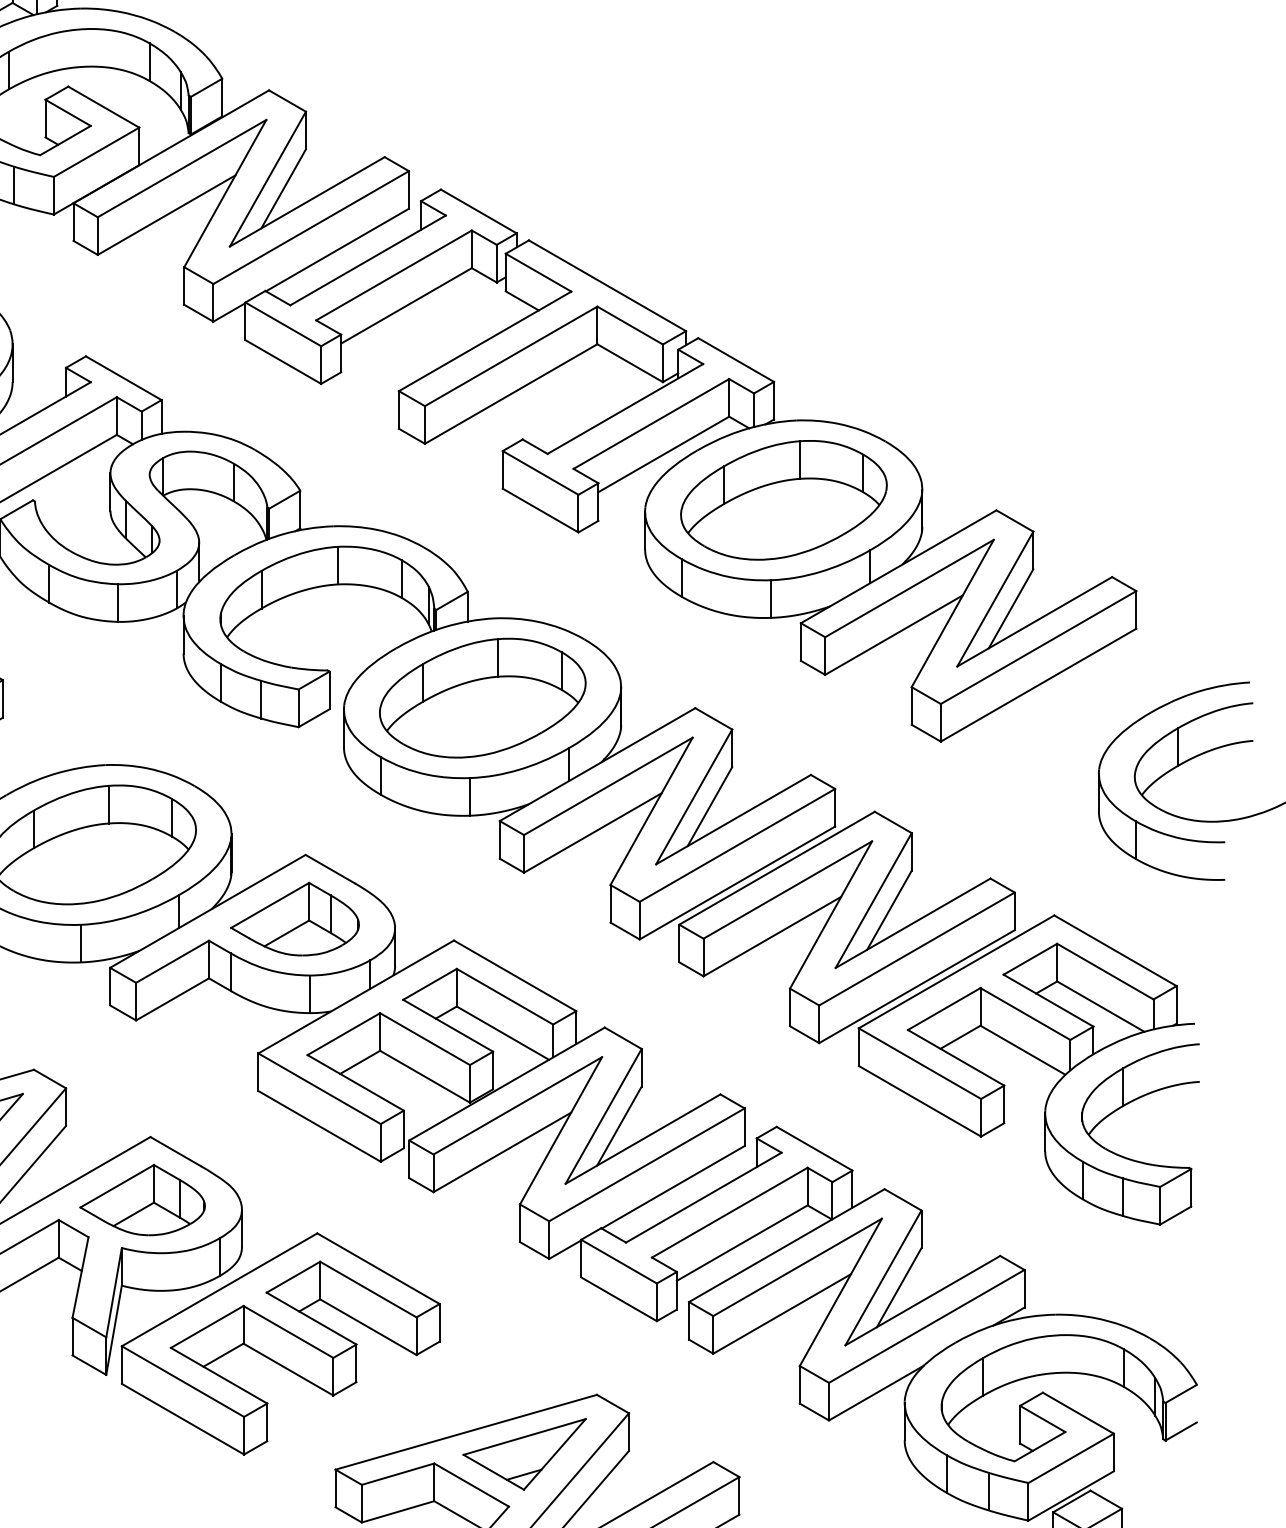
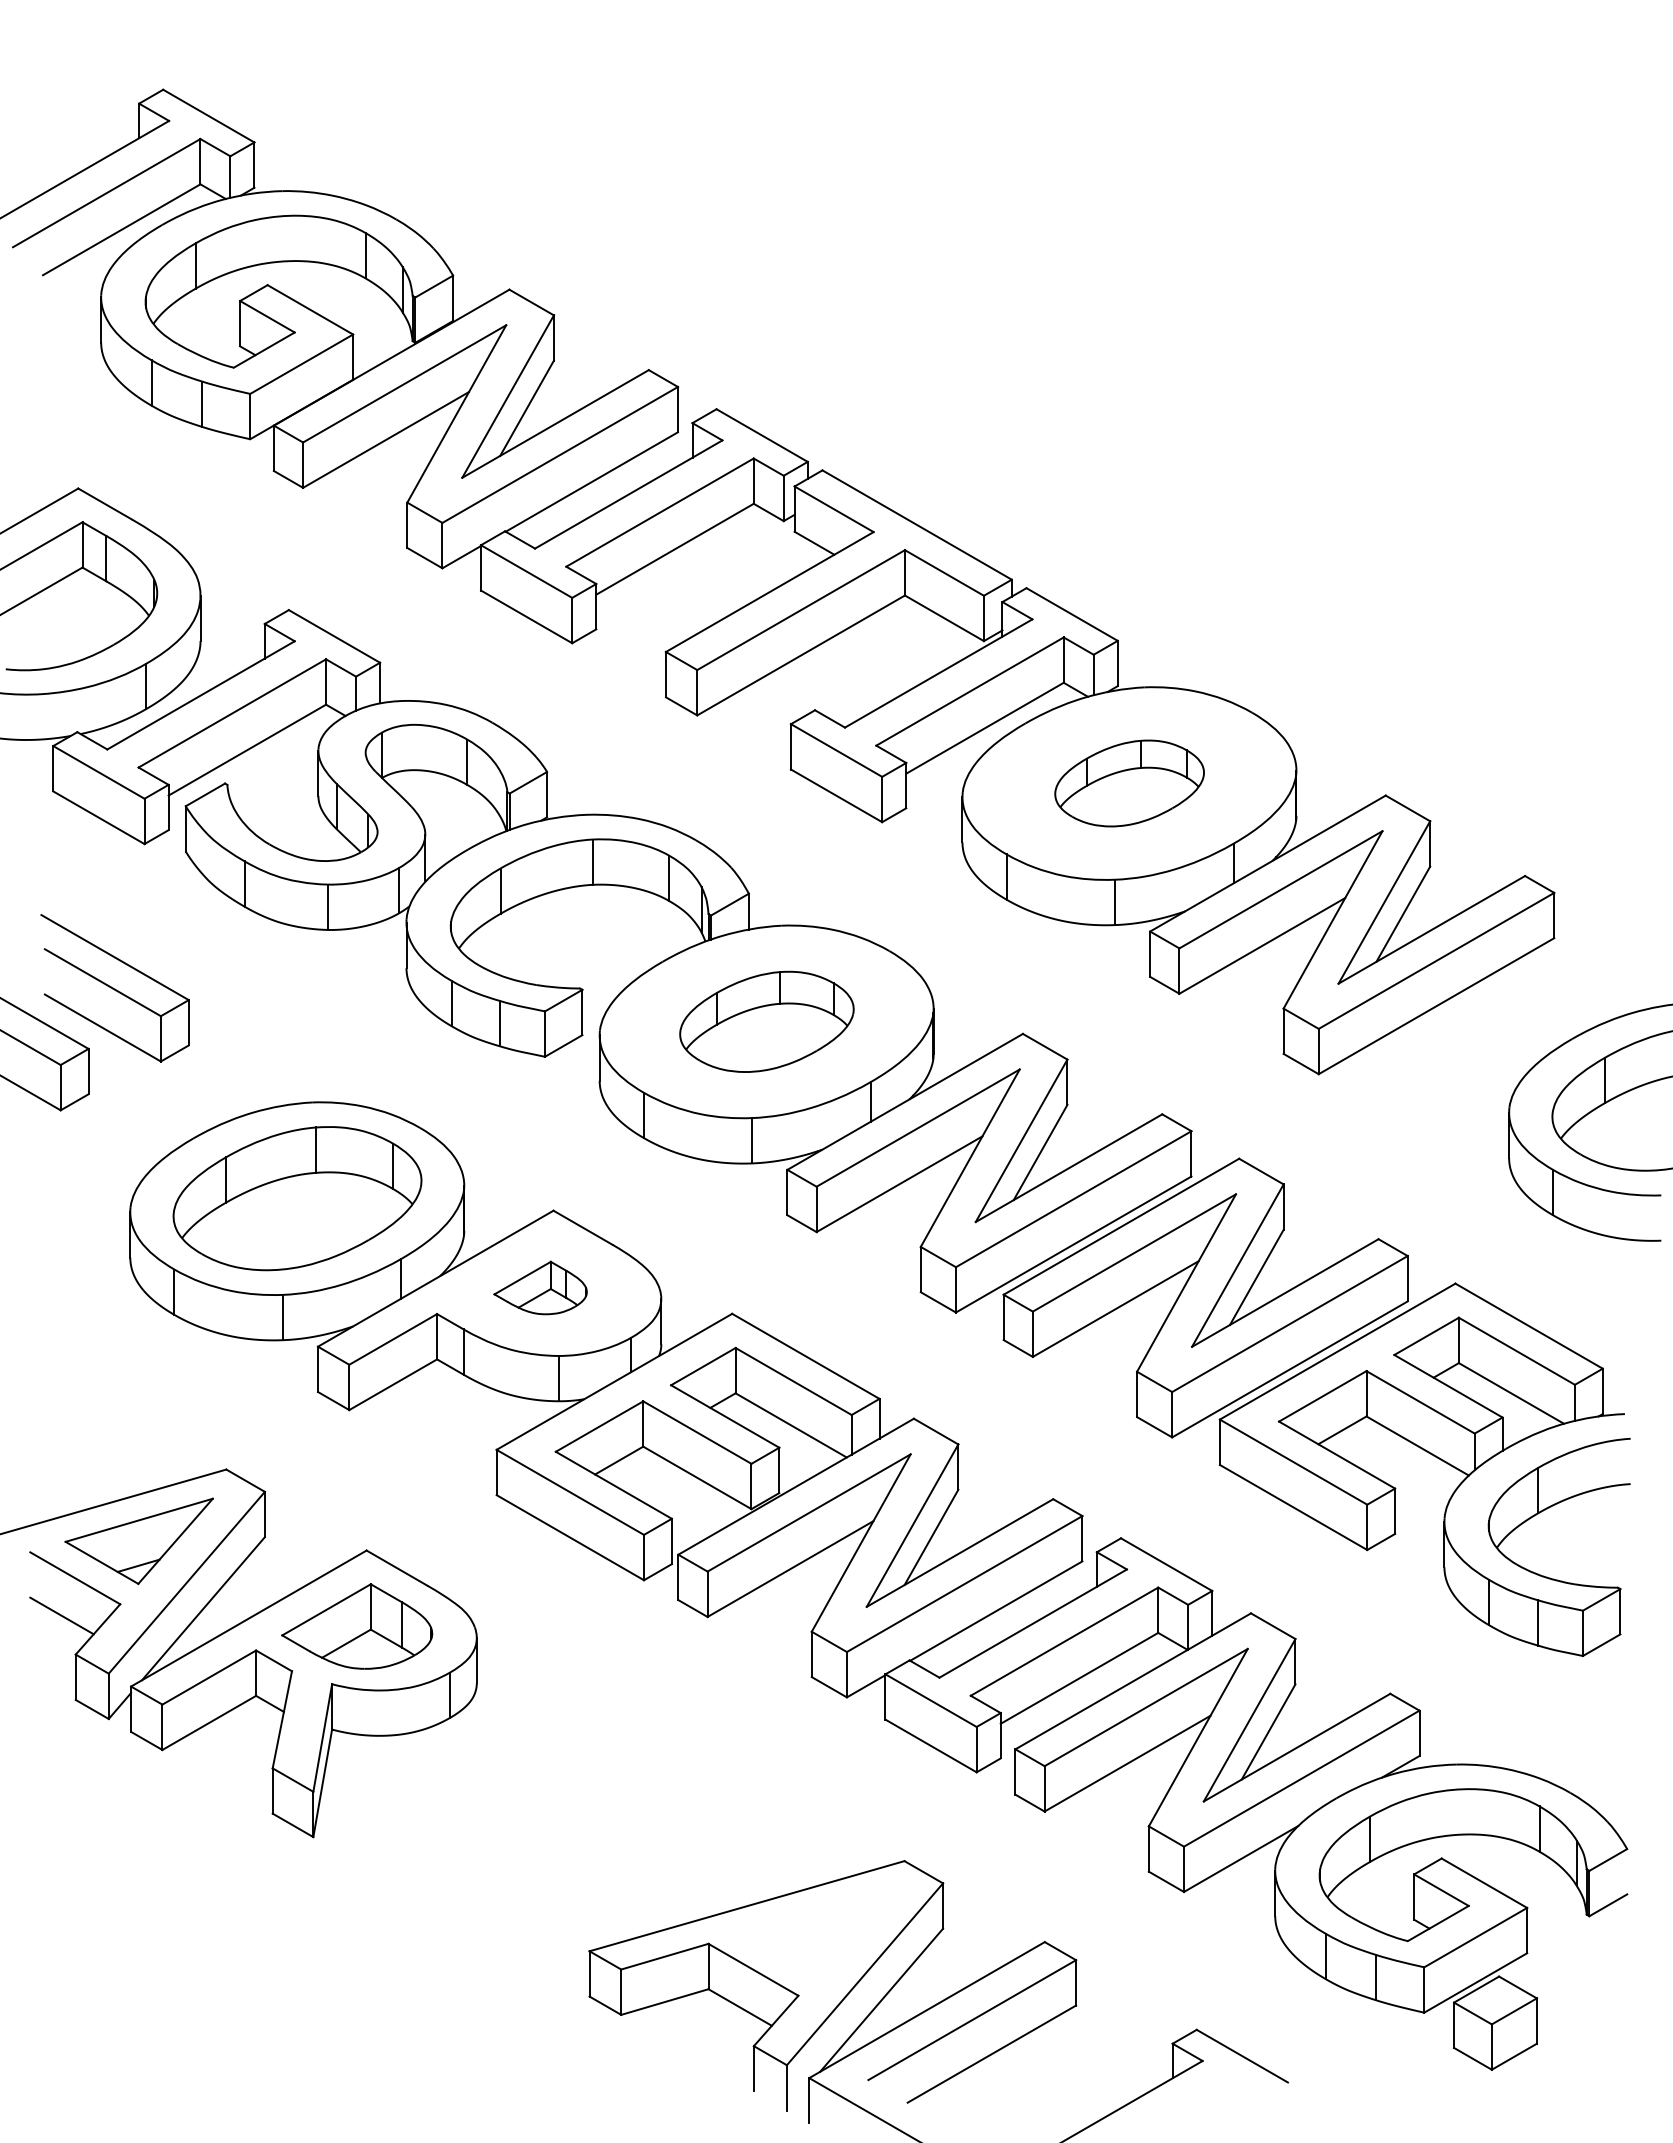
part: (783, 500) -> (1129, 783), size x0.6
part: (482, 697) -> (766, 1021), size x0.7
part: (294, 918) -> (540, 1287), size x0.6
part: (280, 1343) -> (523, 1799), removed
part: (524, 1454) -> (817, 1932), removed

